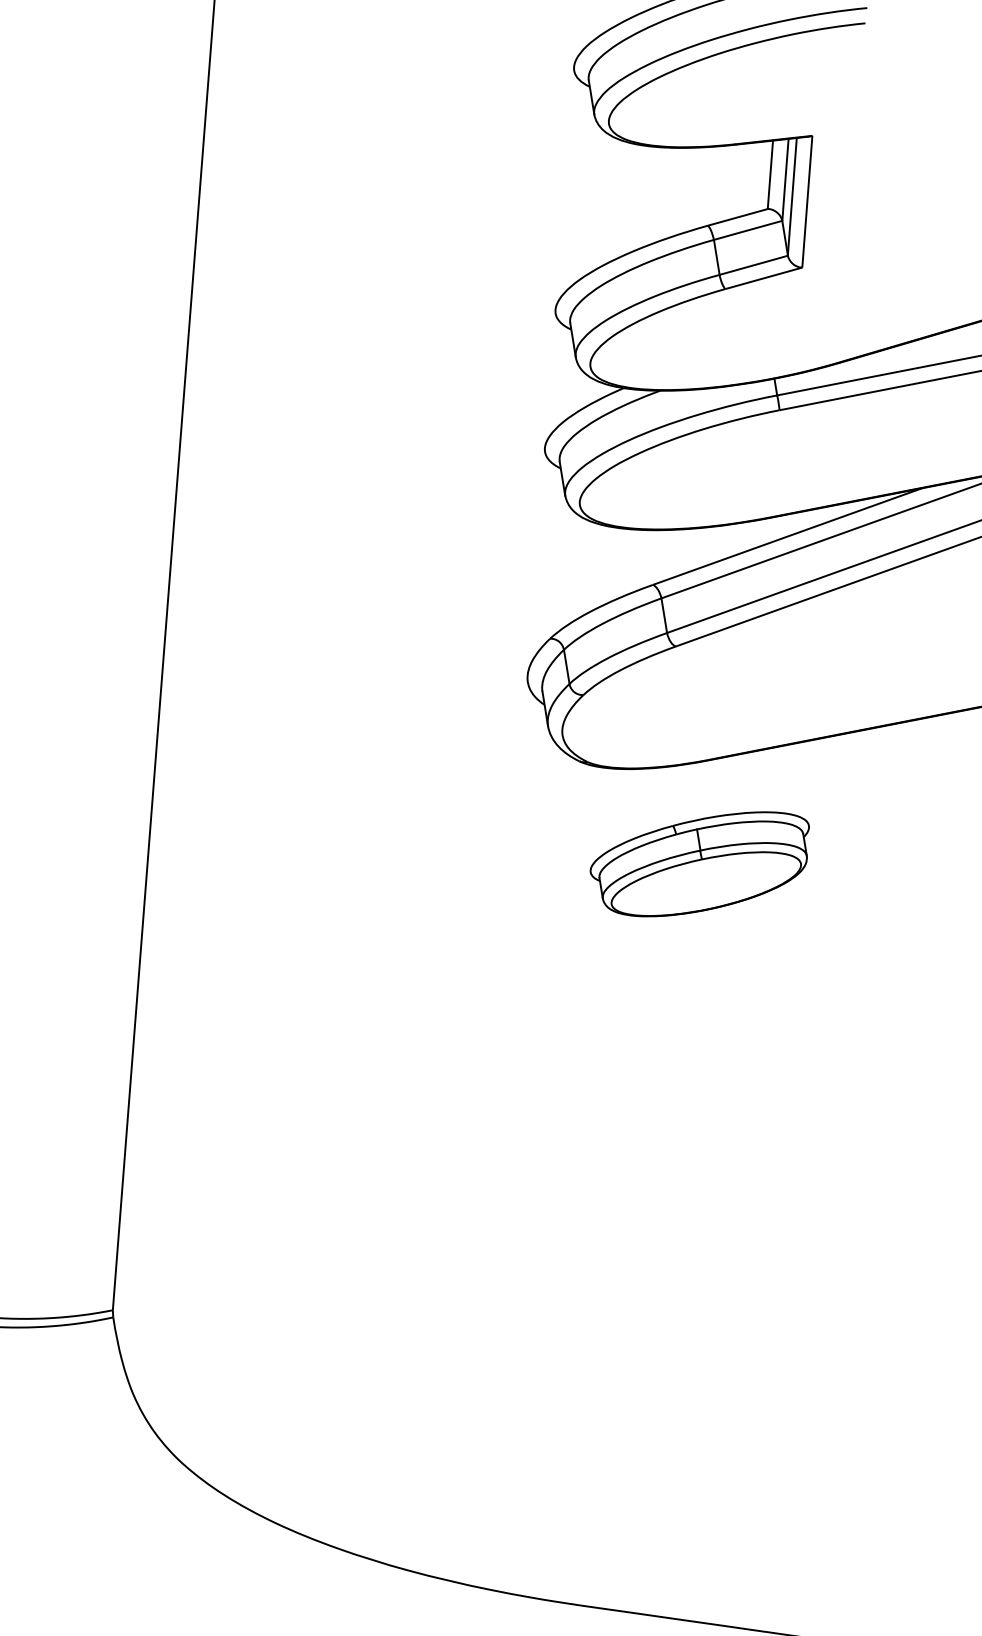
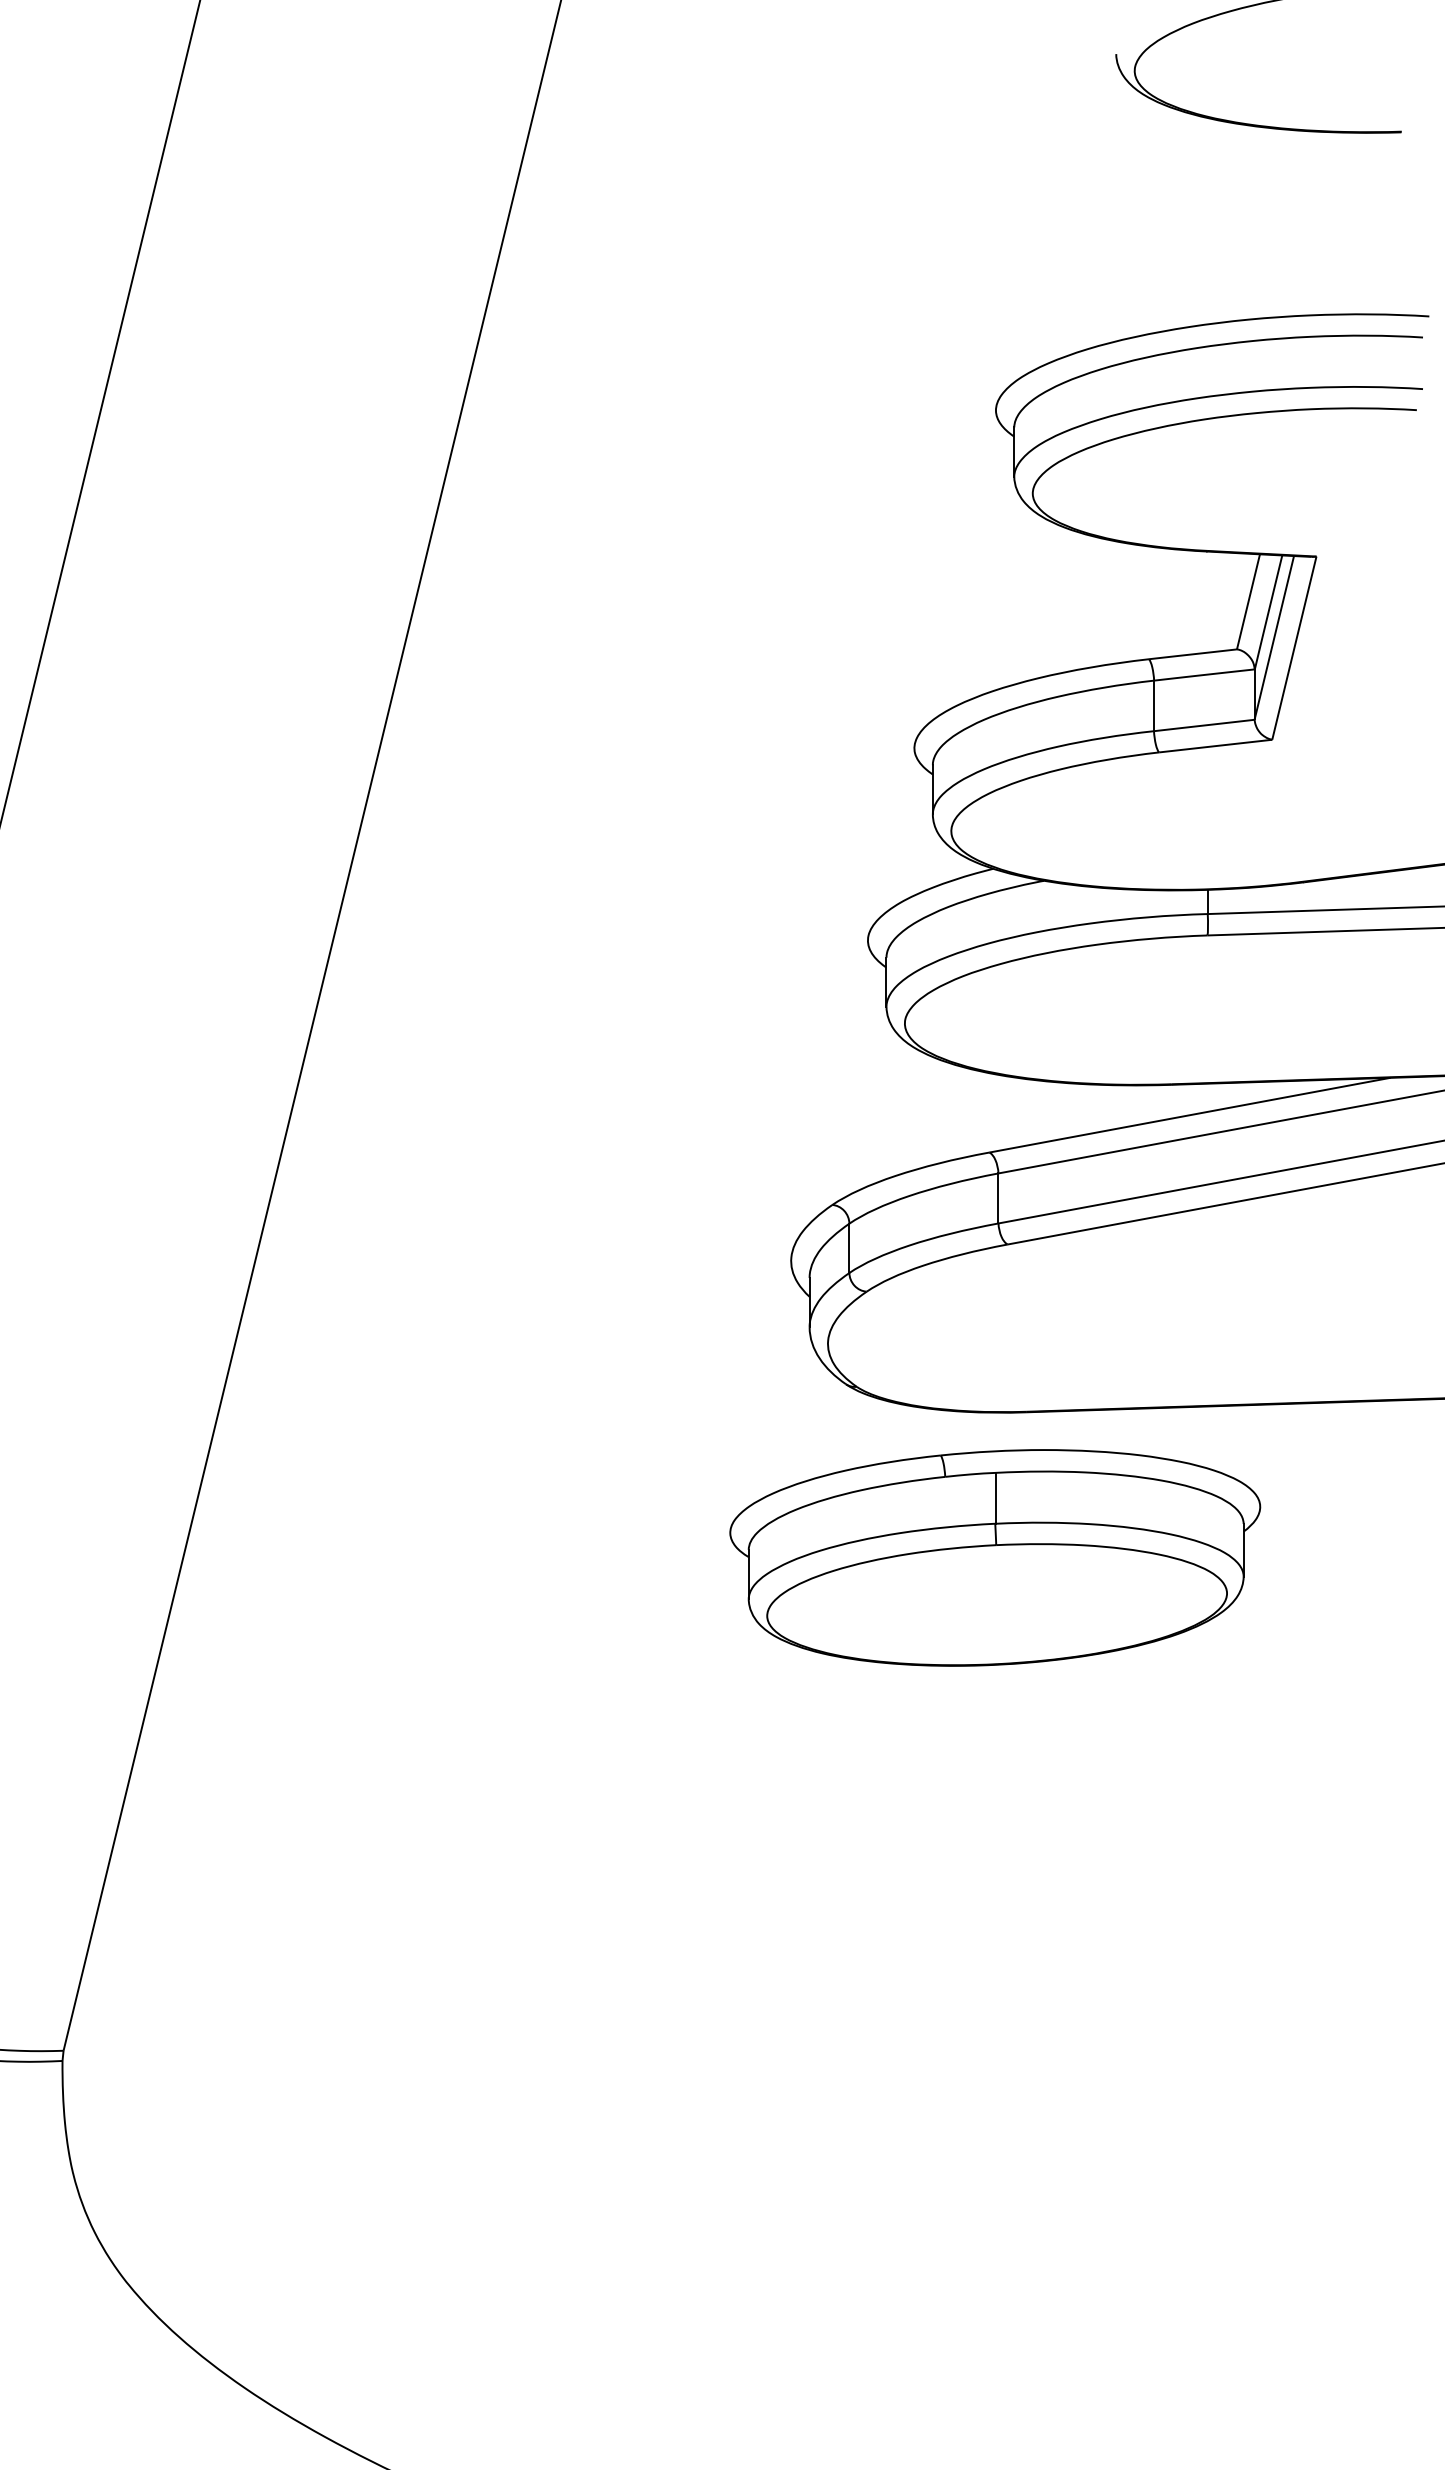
part: (702, 864) -> (995, 1557), size x1.67

